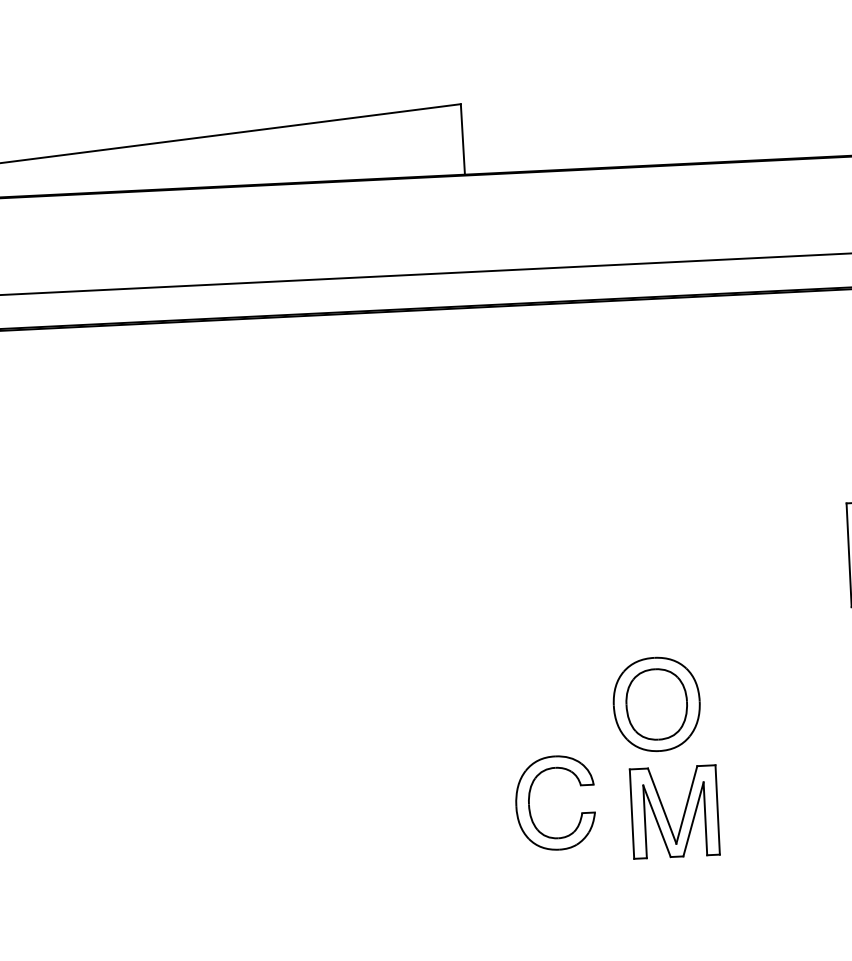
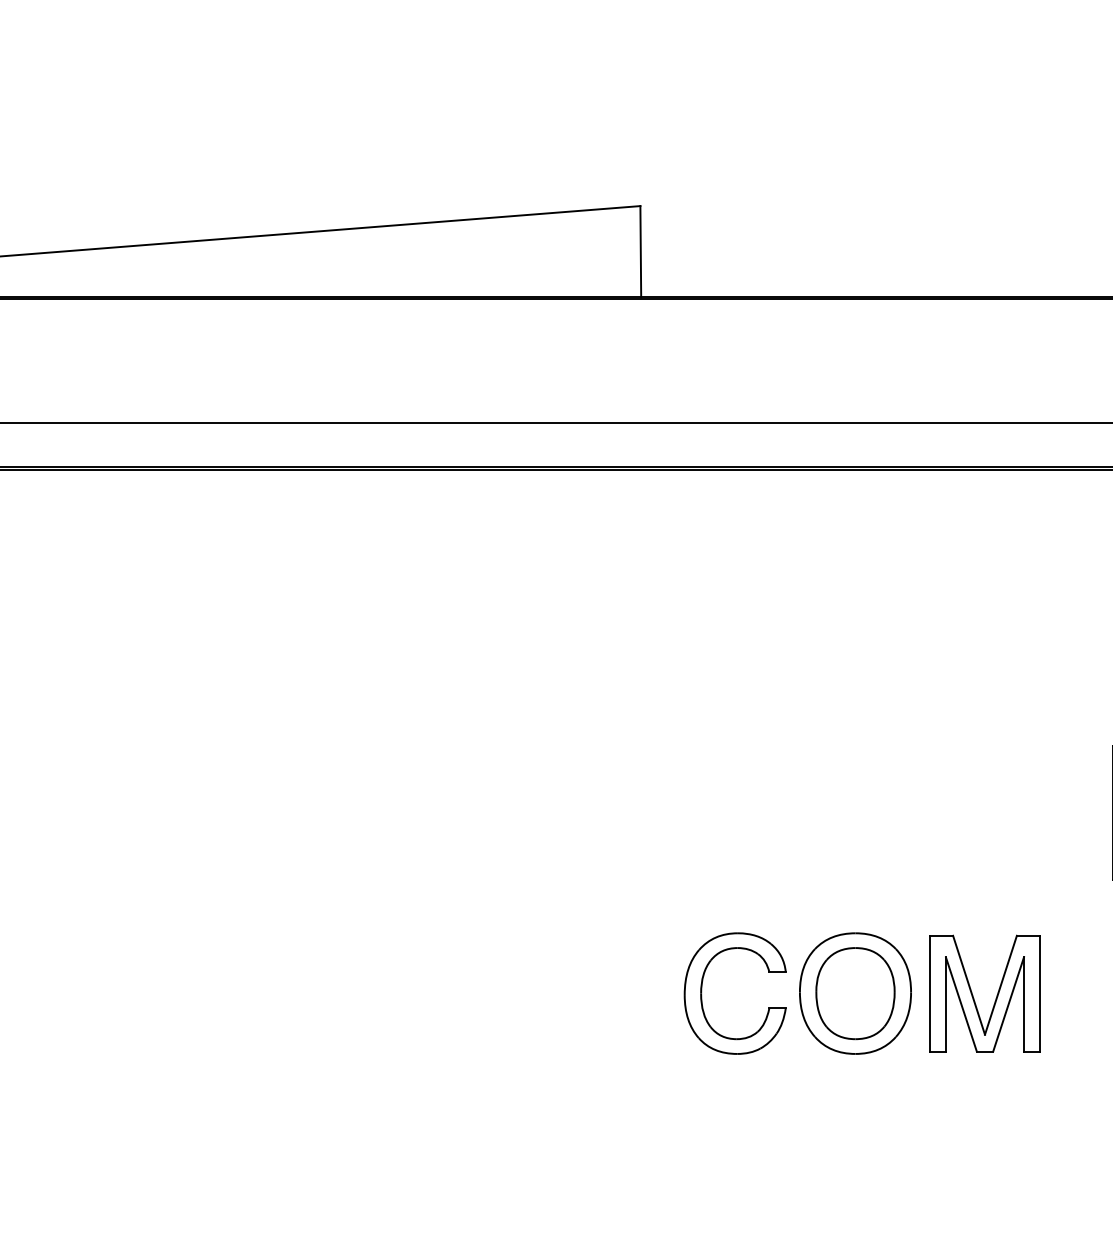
part: (529, 802) -> (702, 991), moved
part: (666, 813) -> (973, 995), moved

